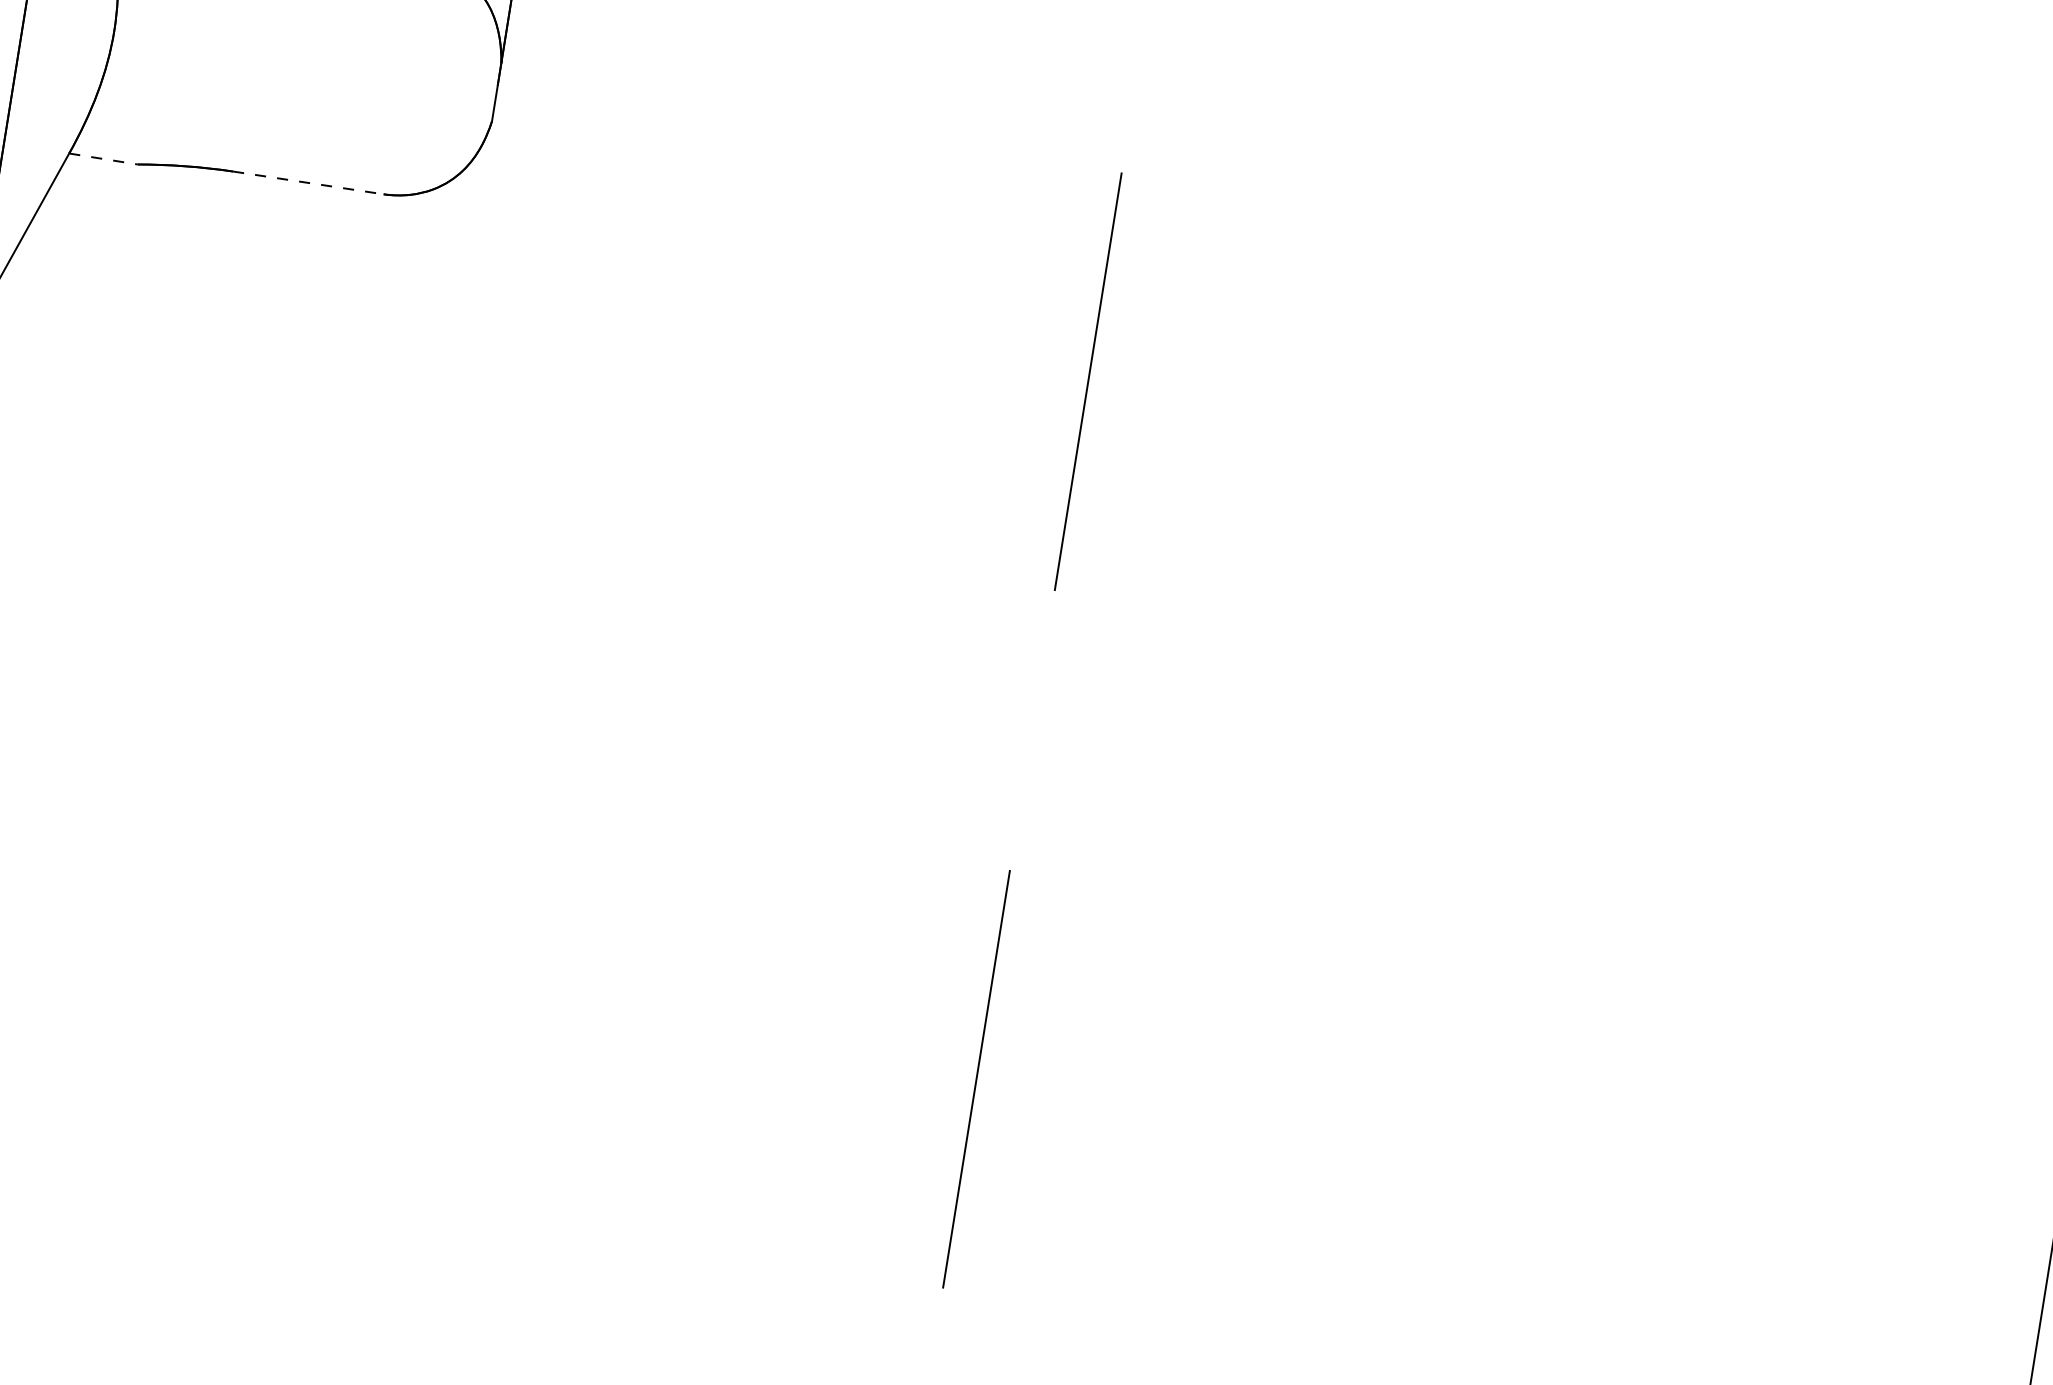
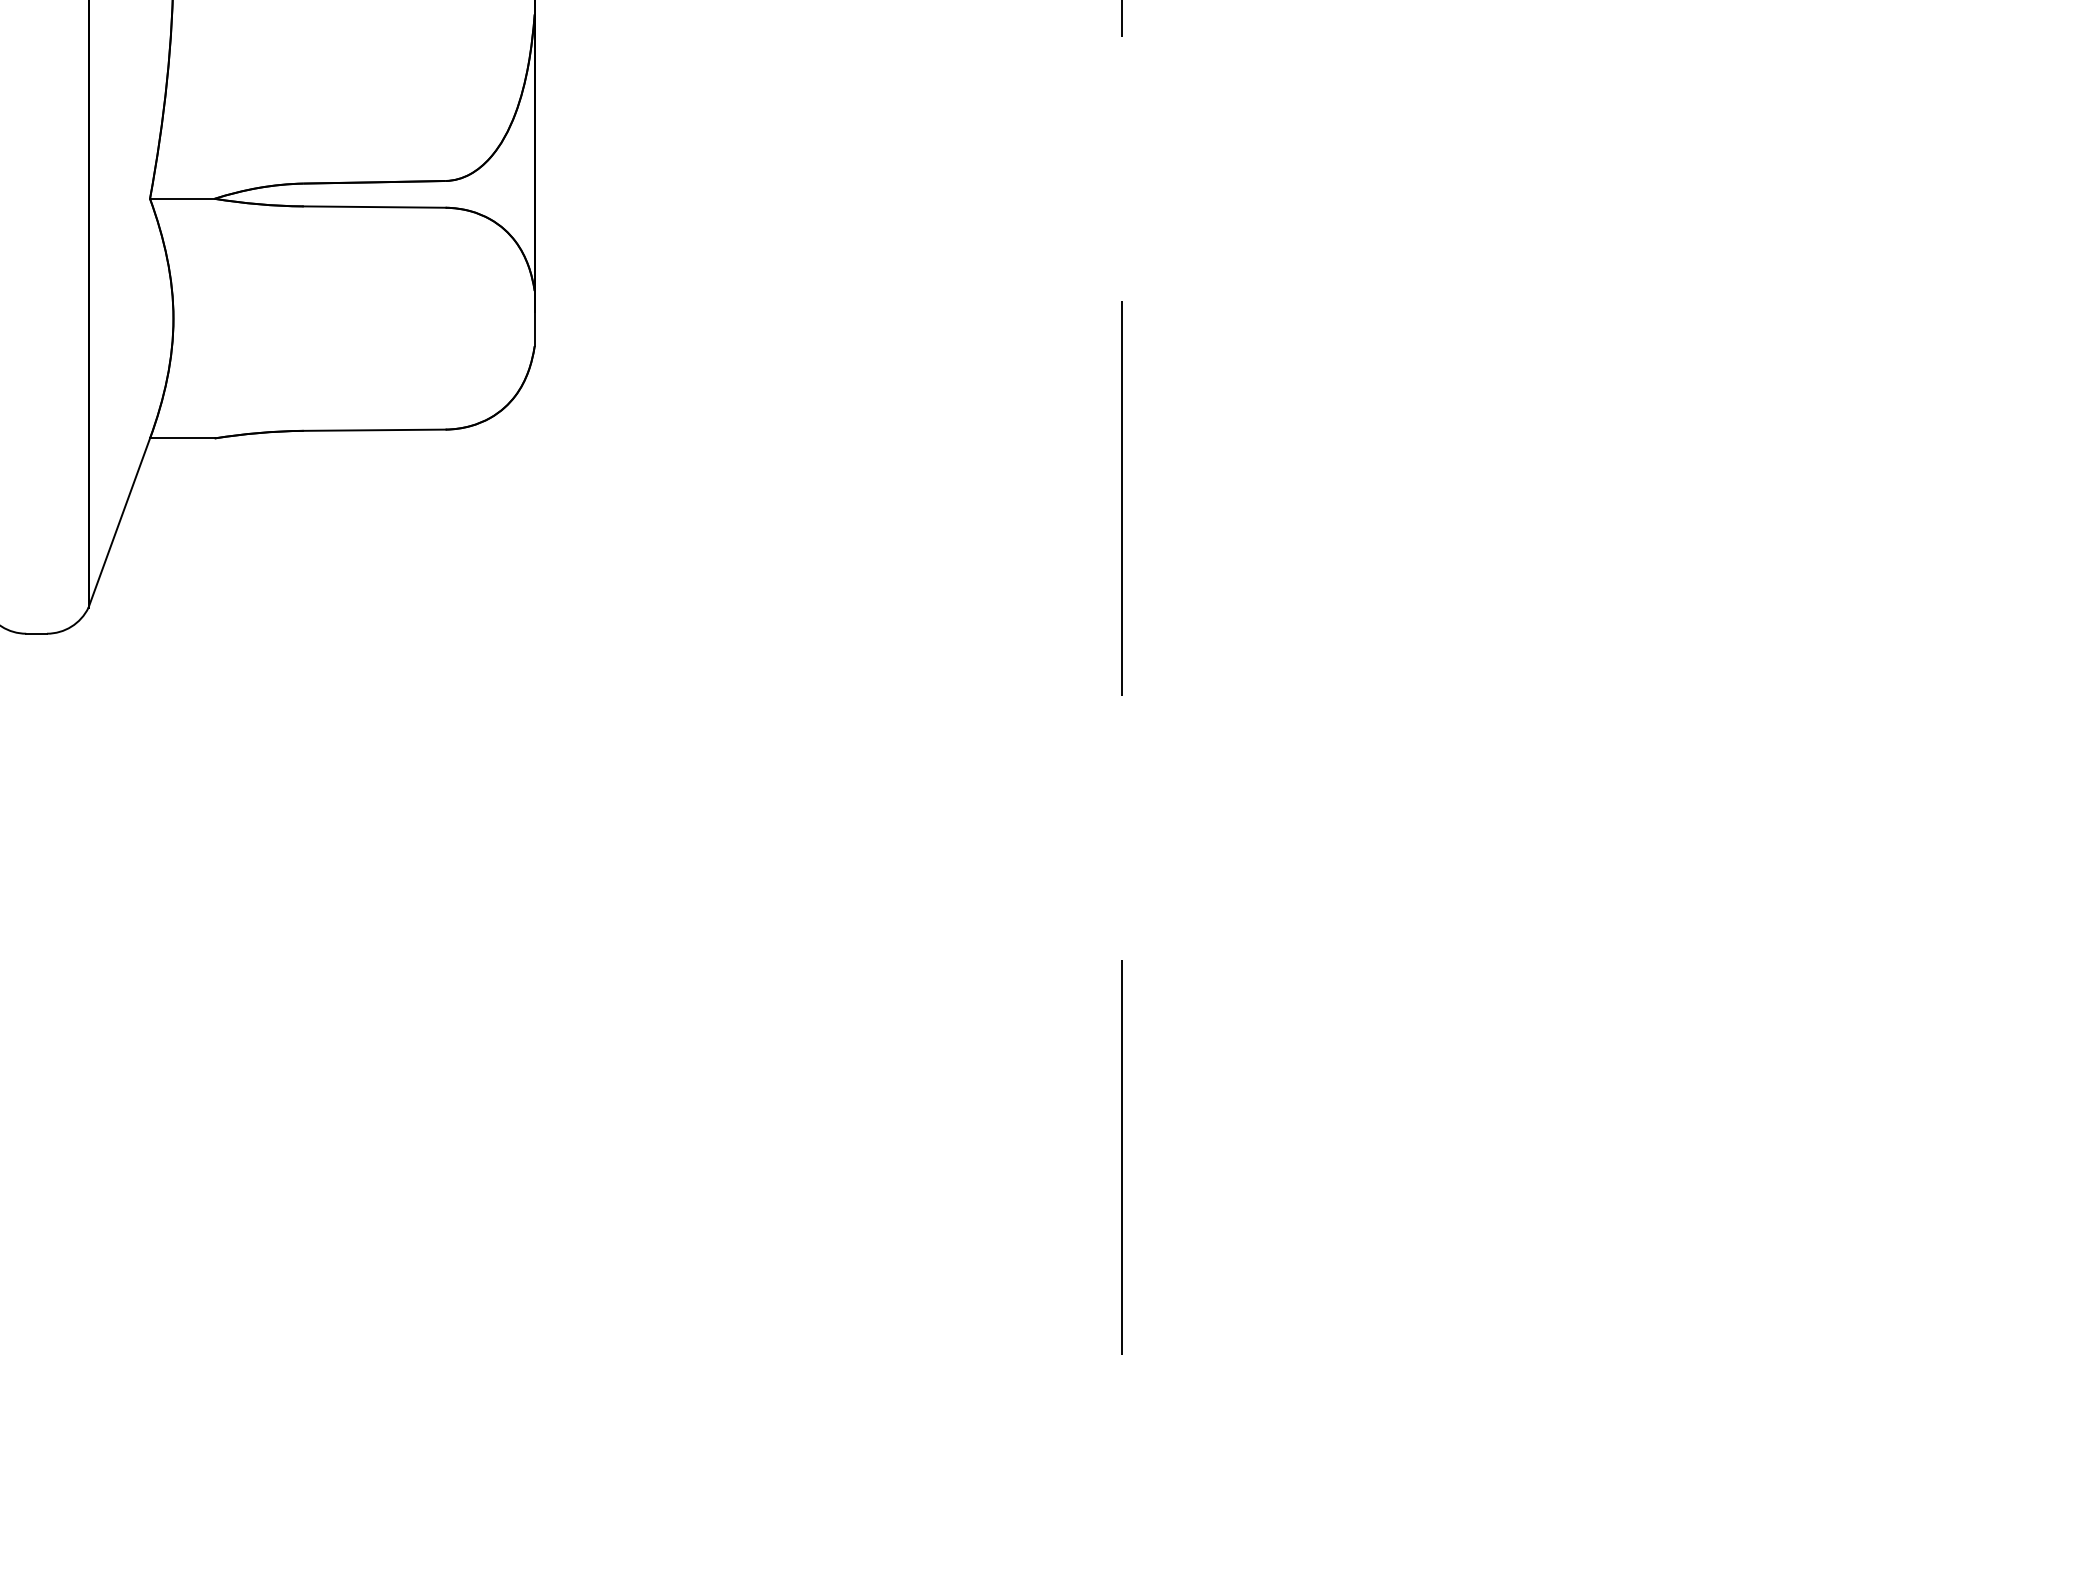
line: (103, 159) -> (182, 438), dashed -> solid
line: (309, 183) -> (375, 430), dashed -> solid

